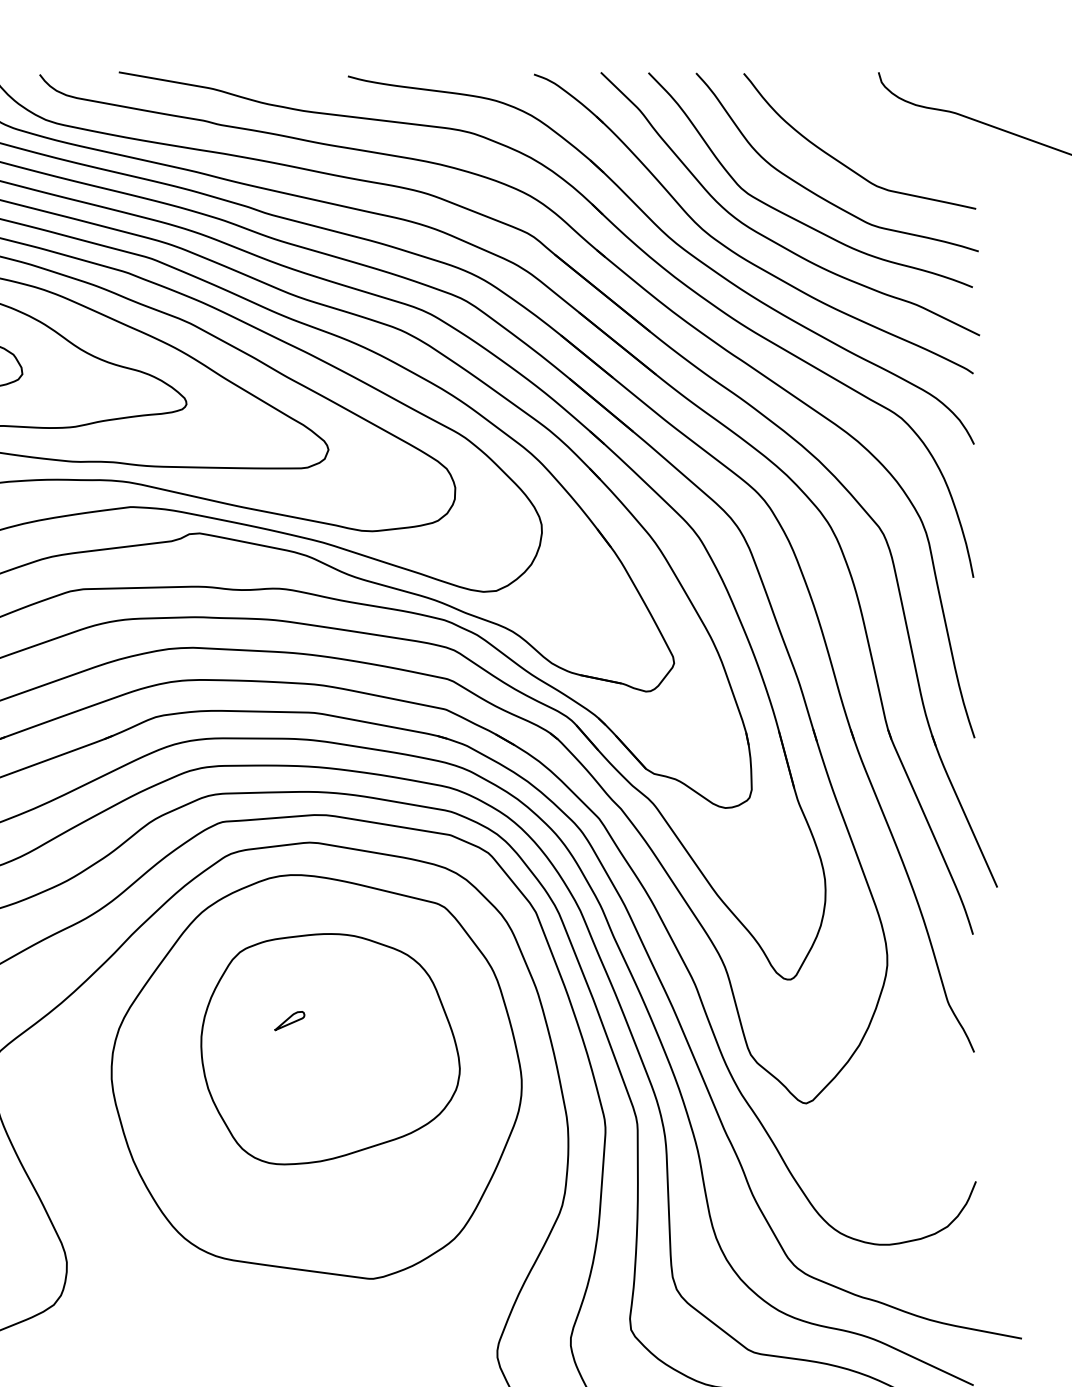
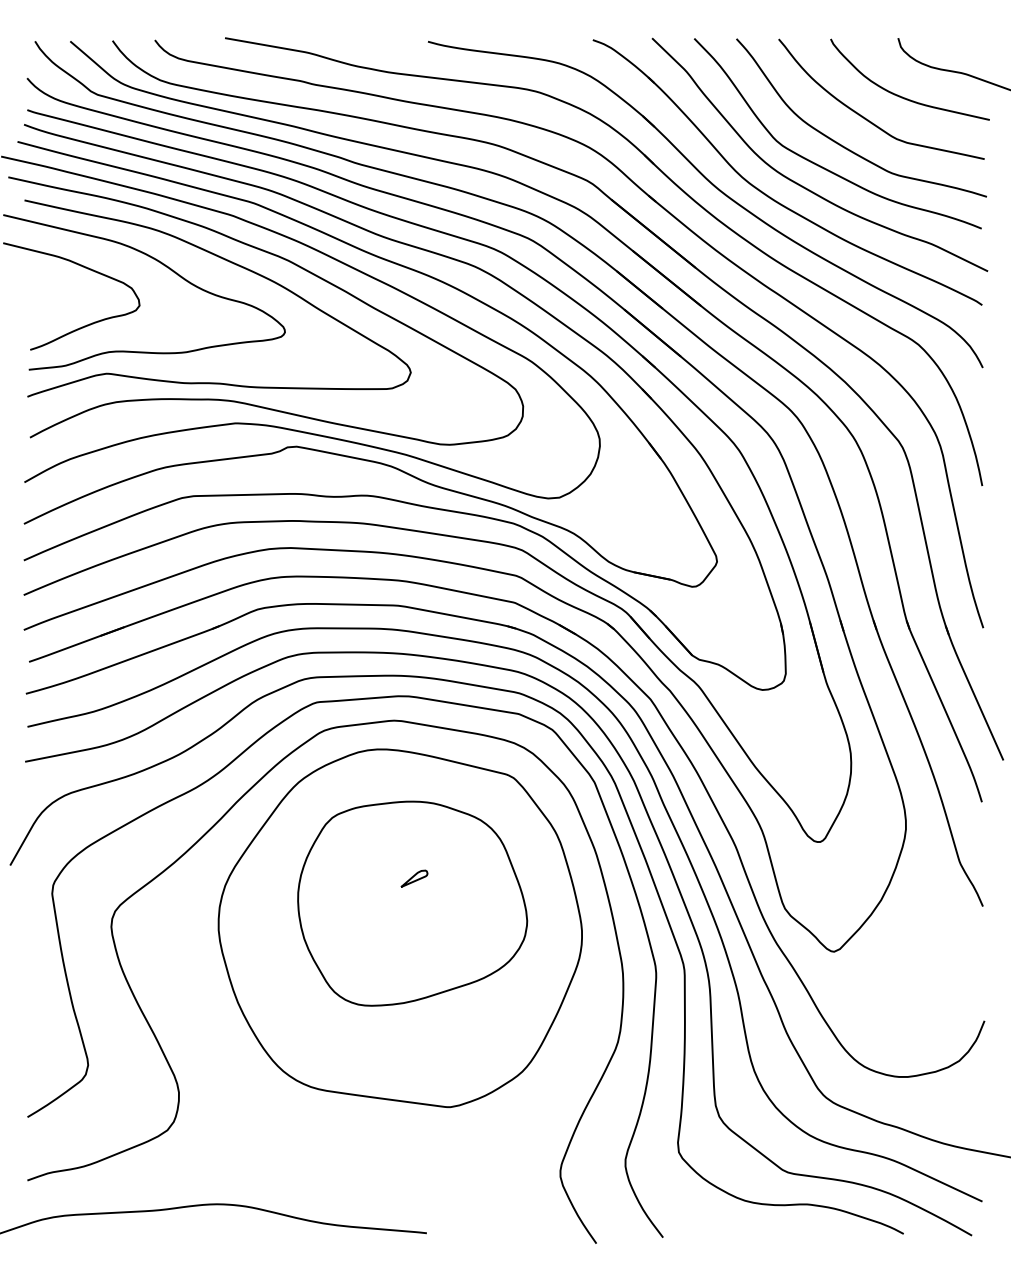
curve: (881, 137) -> (900, 95), added
part: (289, 1020) -> (414, 878), moved

